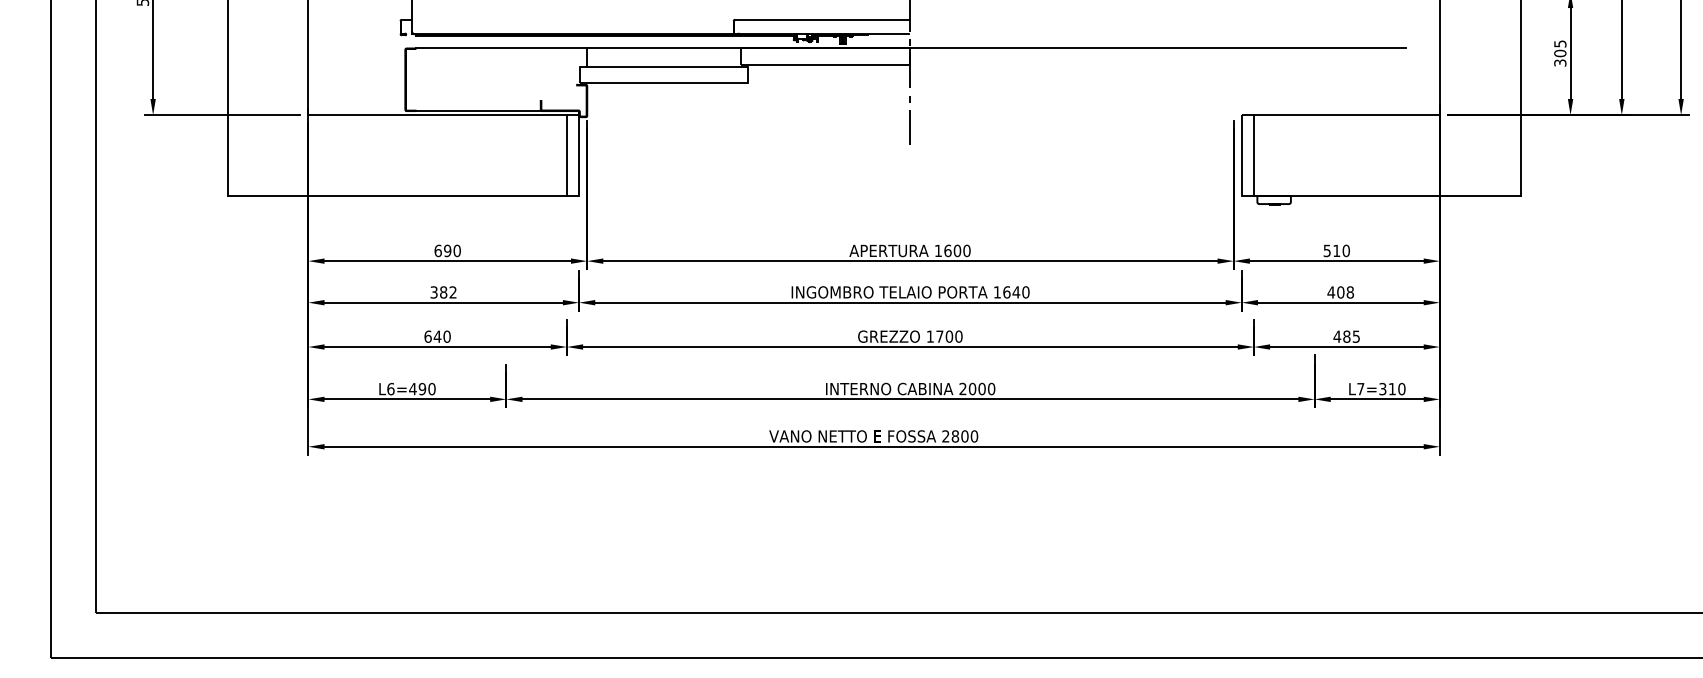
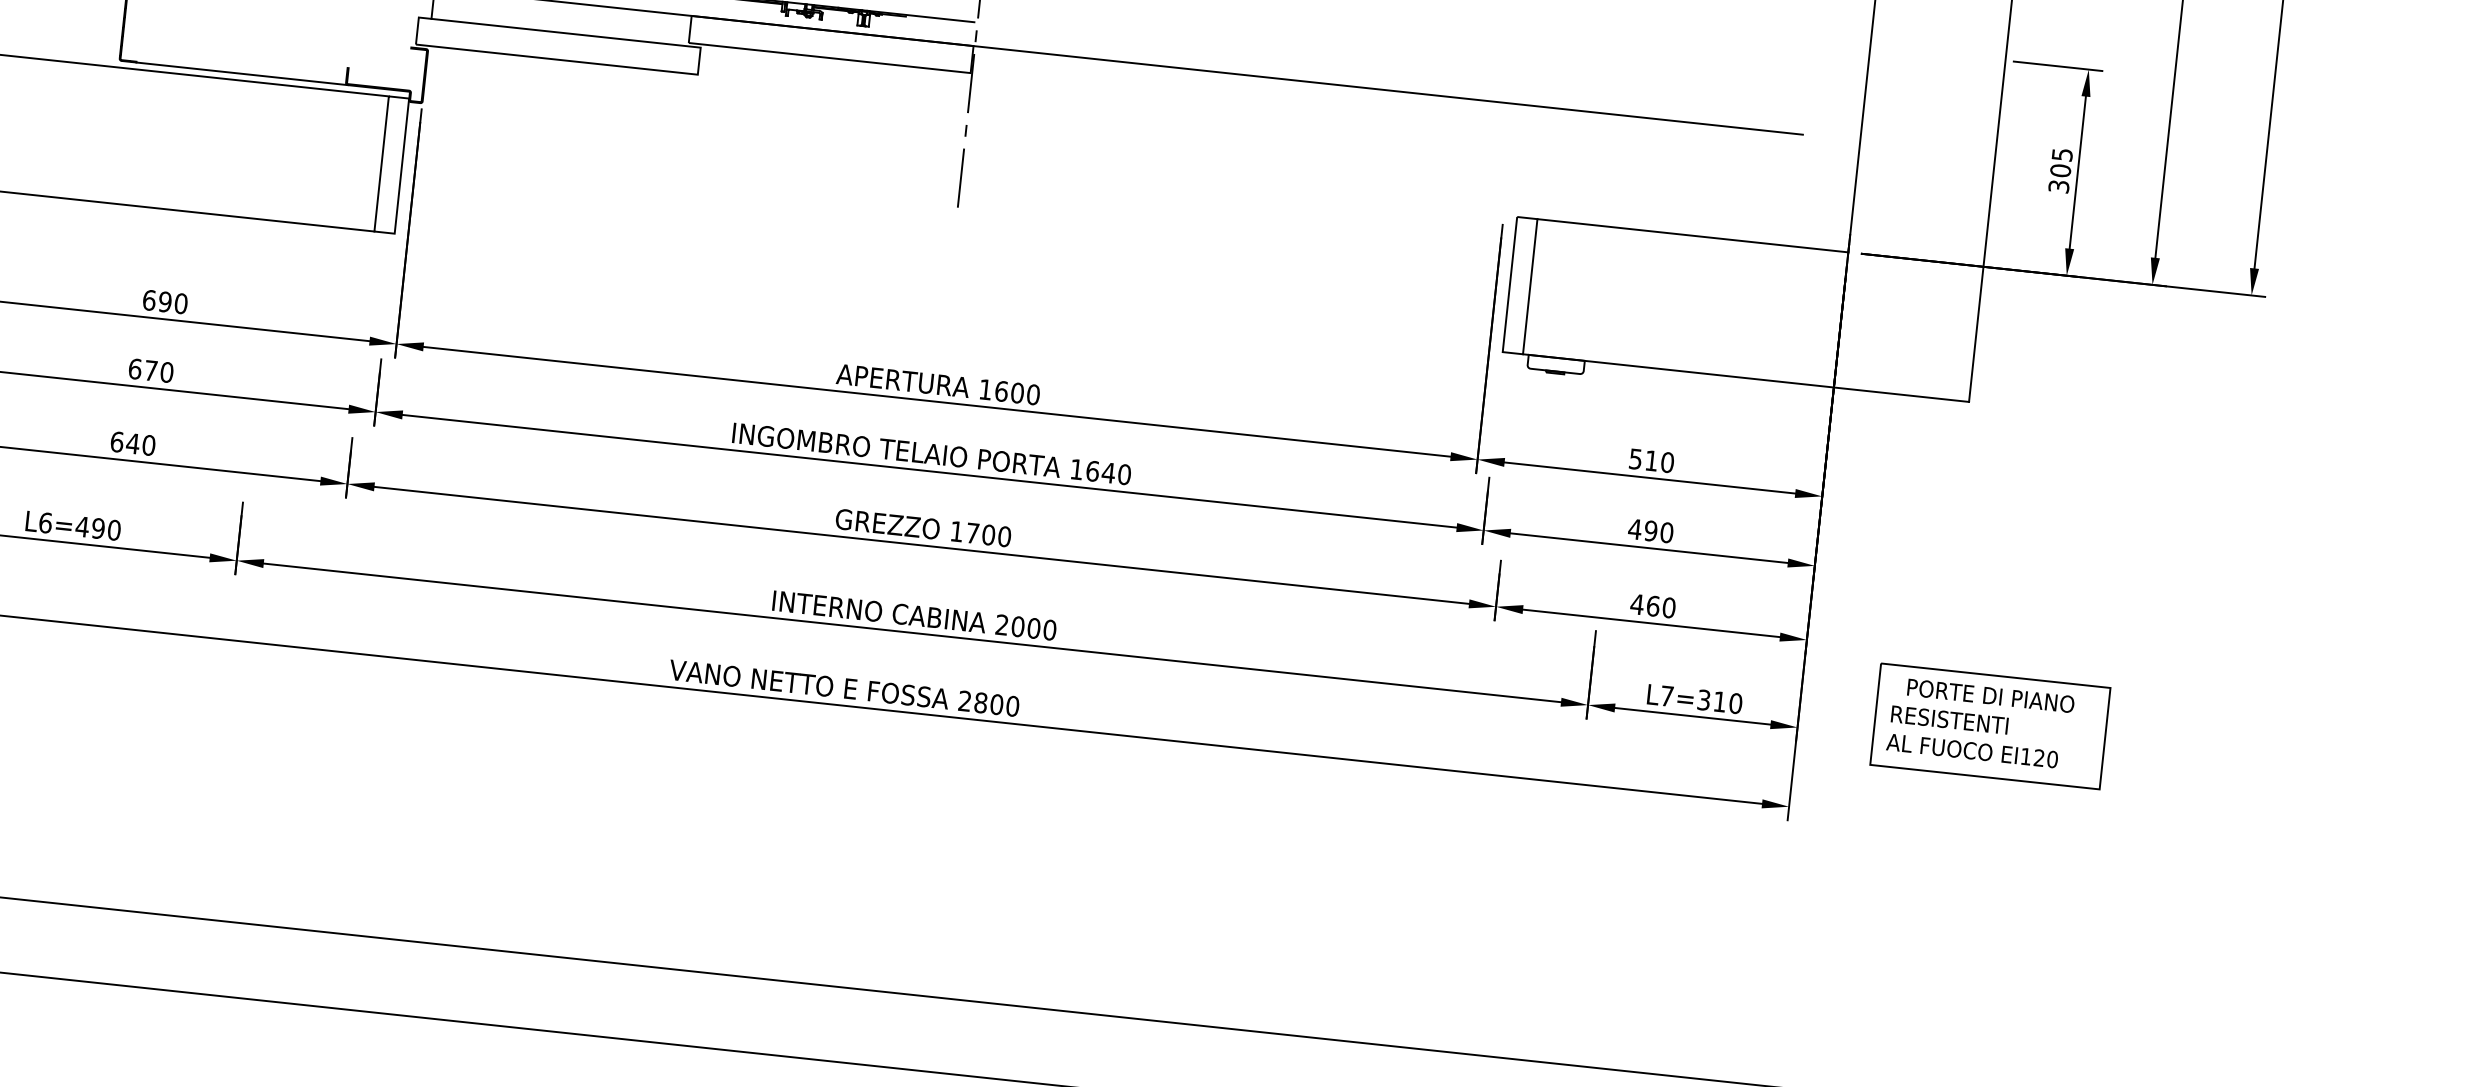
text: (443, 292) -> (150, 370), 382 -> 670
text: (1345, 292) -> (1658, 531), 408 -> 490
text: (1351, 336) -> (1661, 606), 485 -> 460
part: (1553, 386) -> (1989, 726), added

